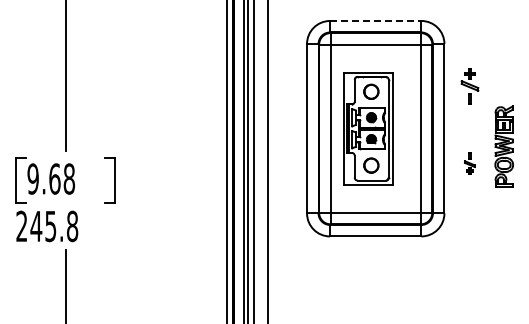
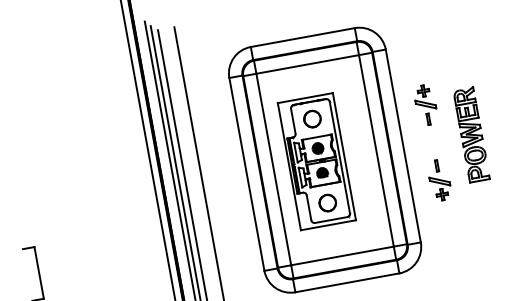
line: (375, 20) -> (302, 37), dashed -> solid
part: (469, 86) -> (425, 105), moved
part: (503, 146) -> (470, 134), moved
part: (469, 163) -> (439, 180), size x1.67

